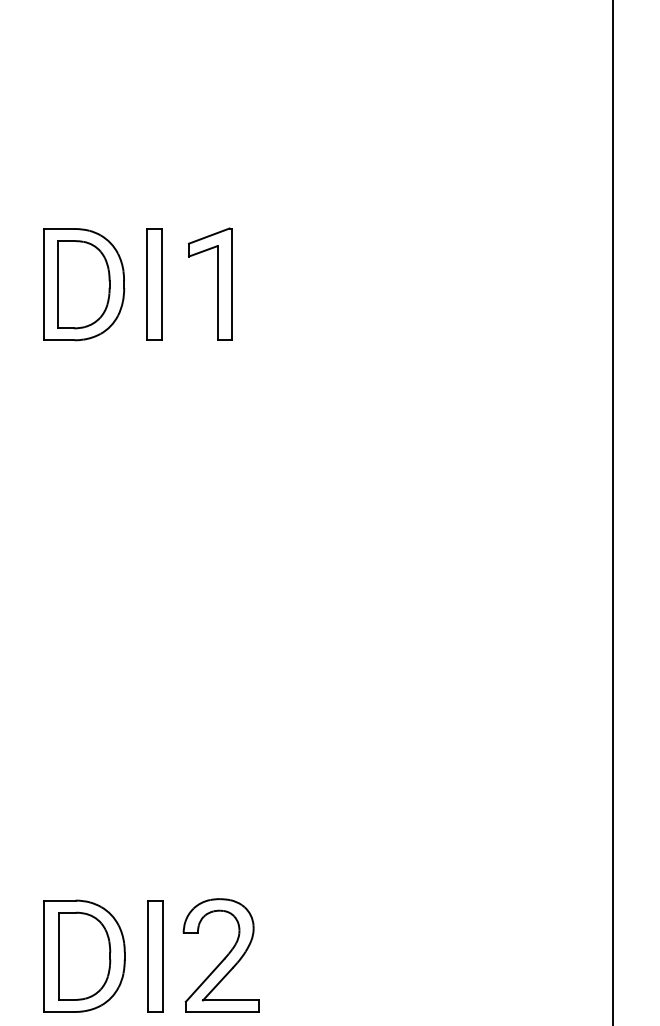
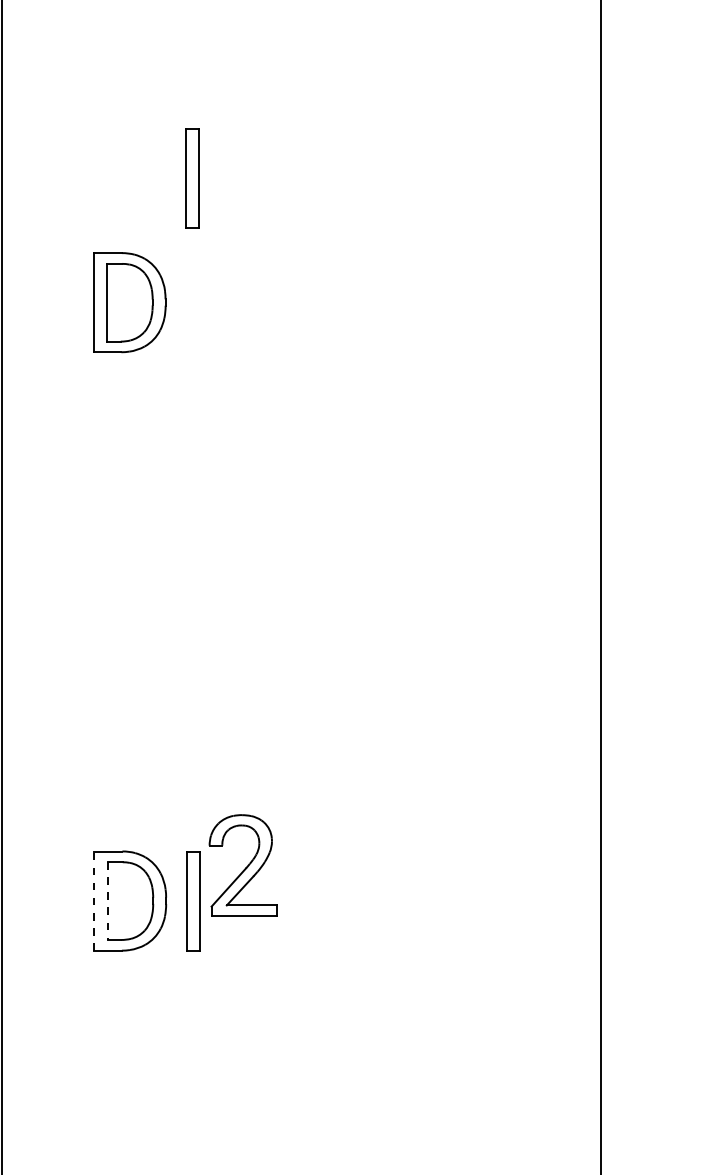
part: (217, 283) -> (248, 301), removed
part: (154, 284) -> (192, 178), moved
part: (220, 955) -> (242, 865), moved
line: (44, 956) -> (94, 901), solid -> dashed
line: (58, 956) -> (107, 901), solid -> dashed

